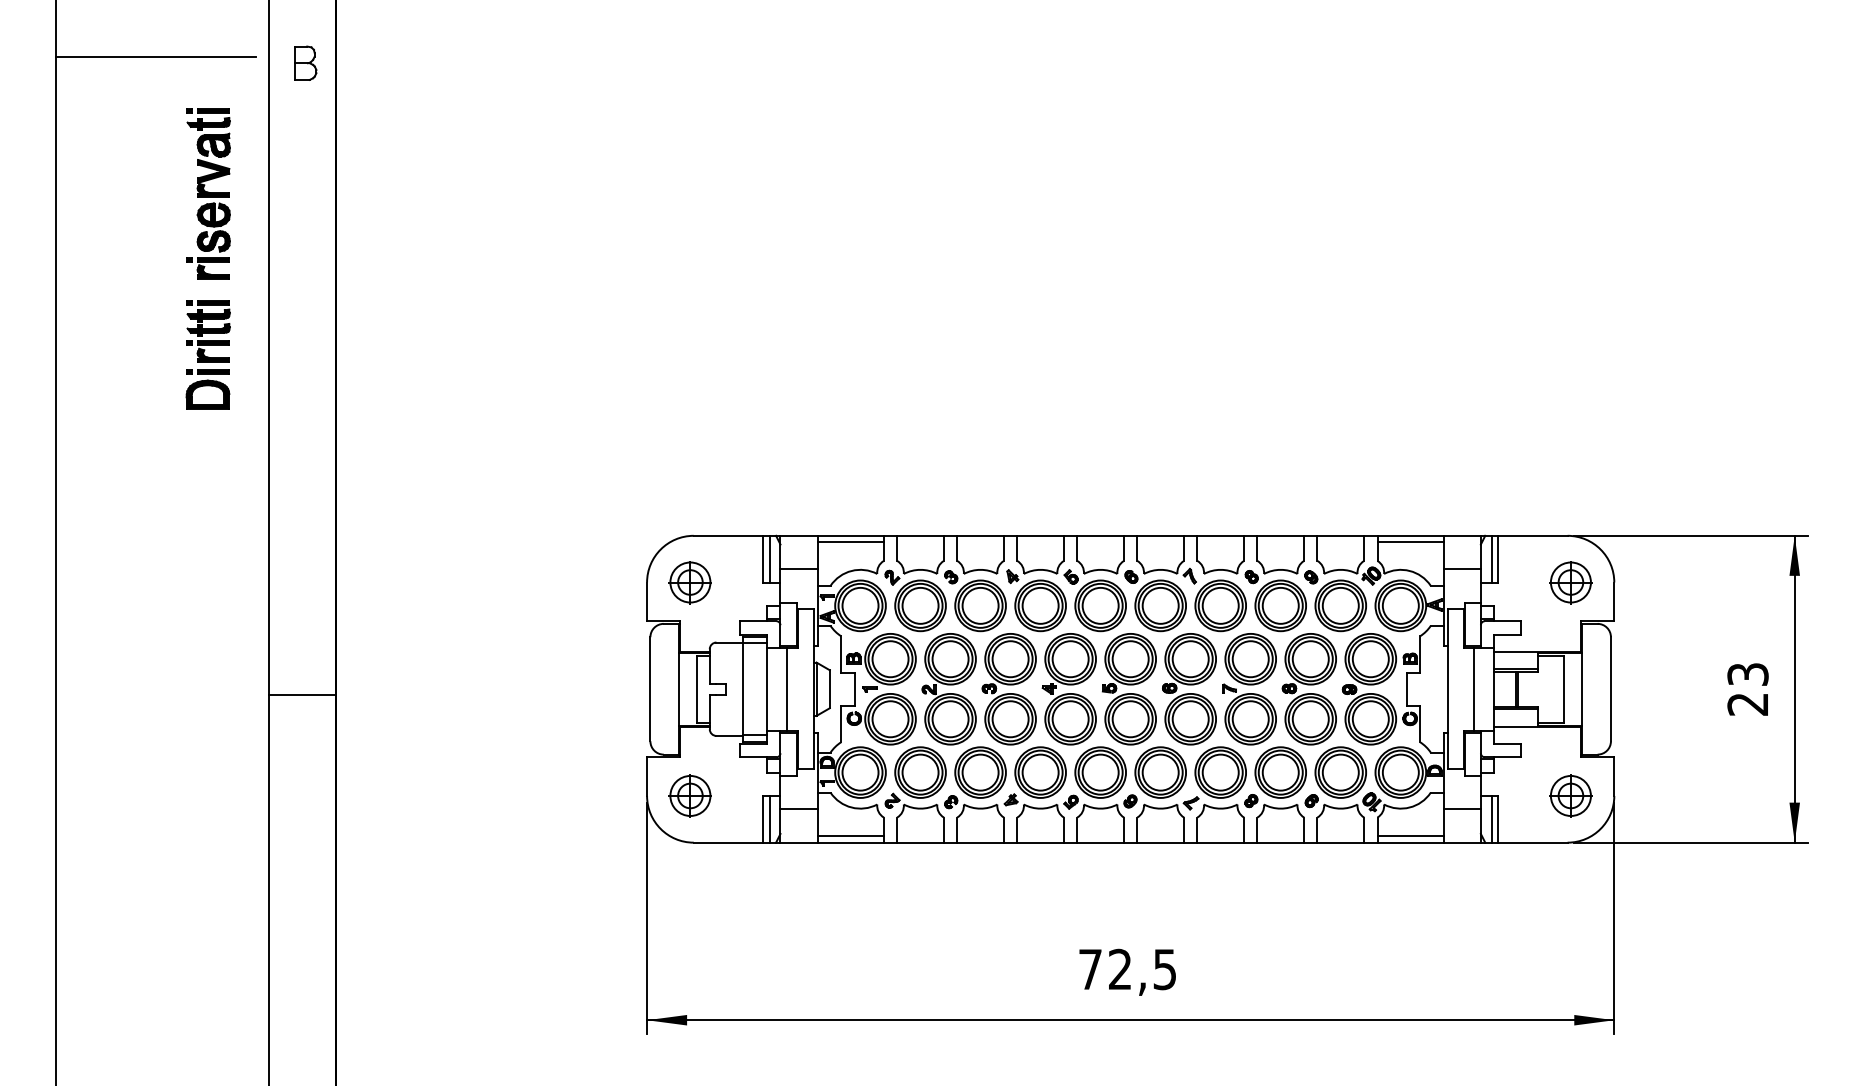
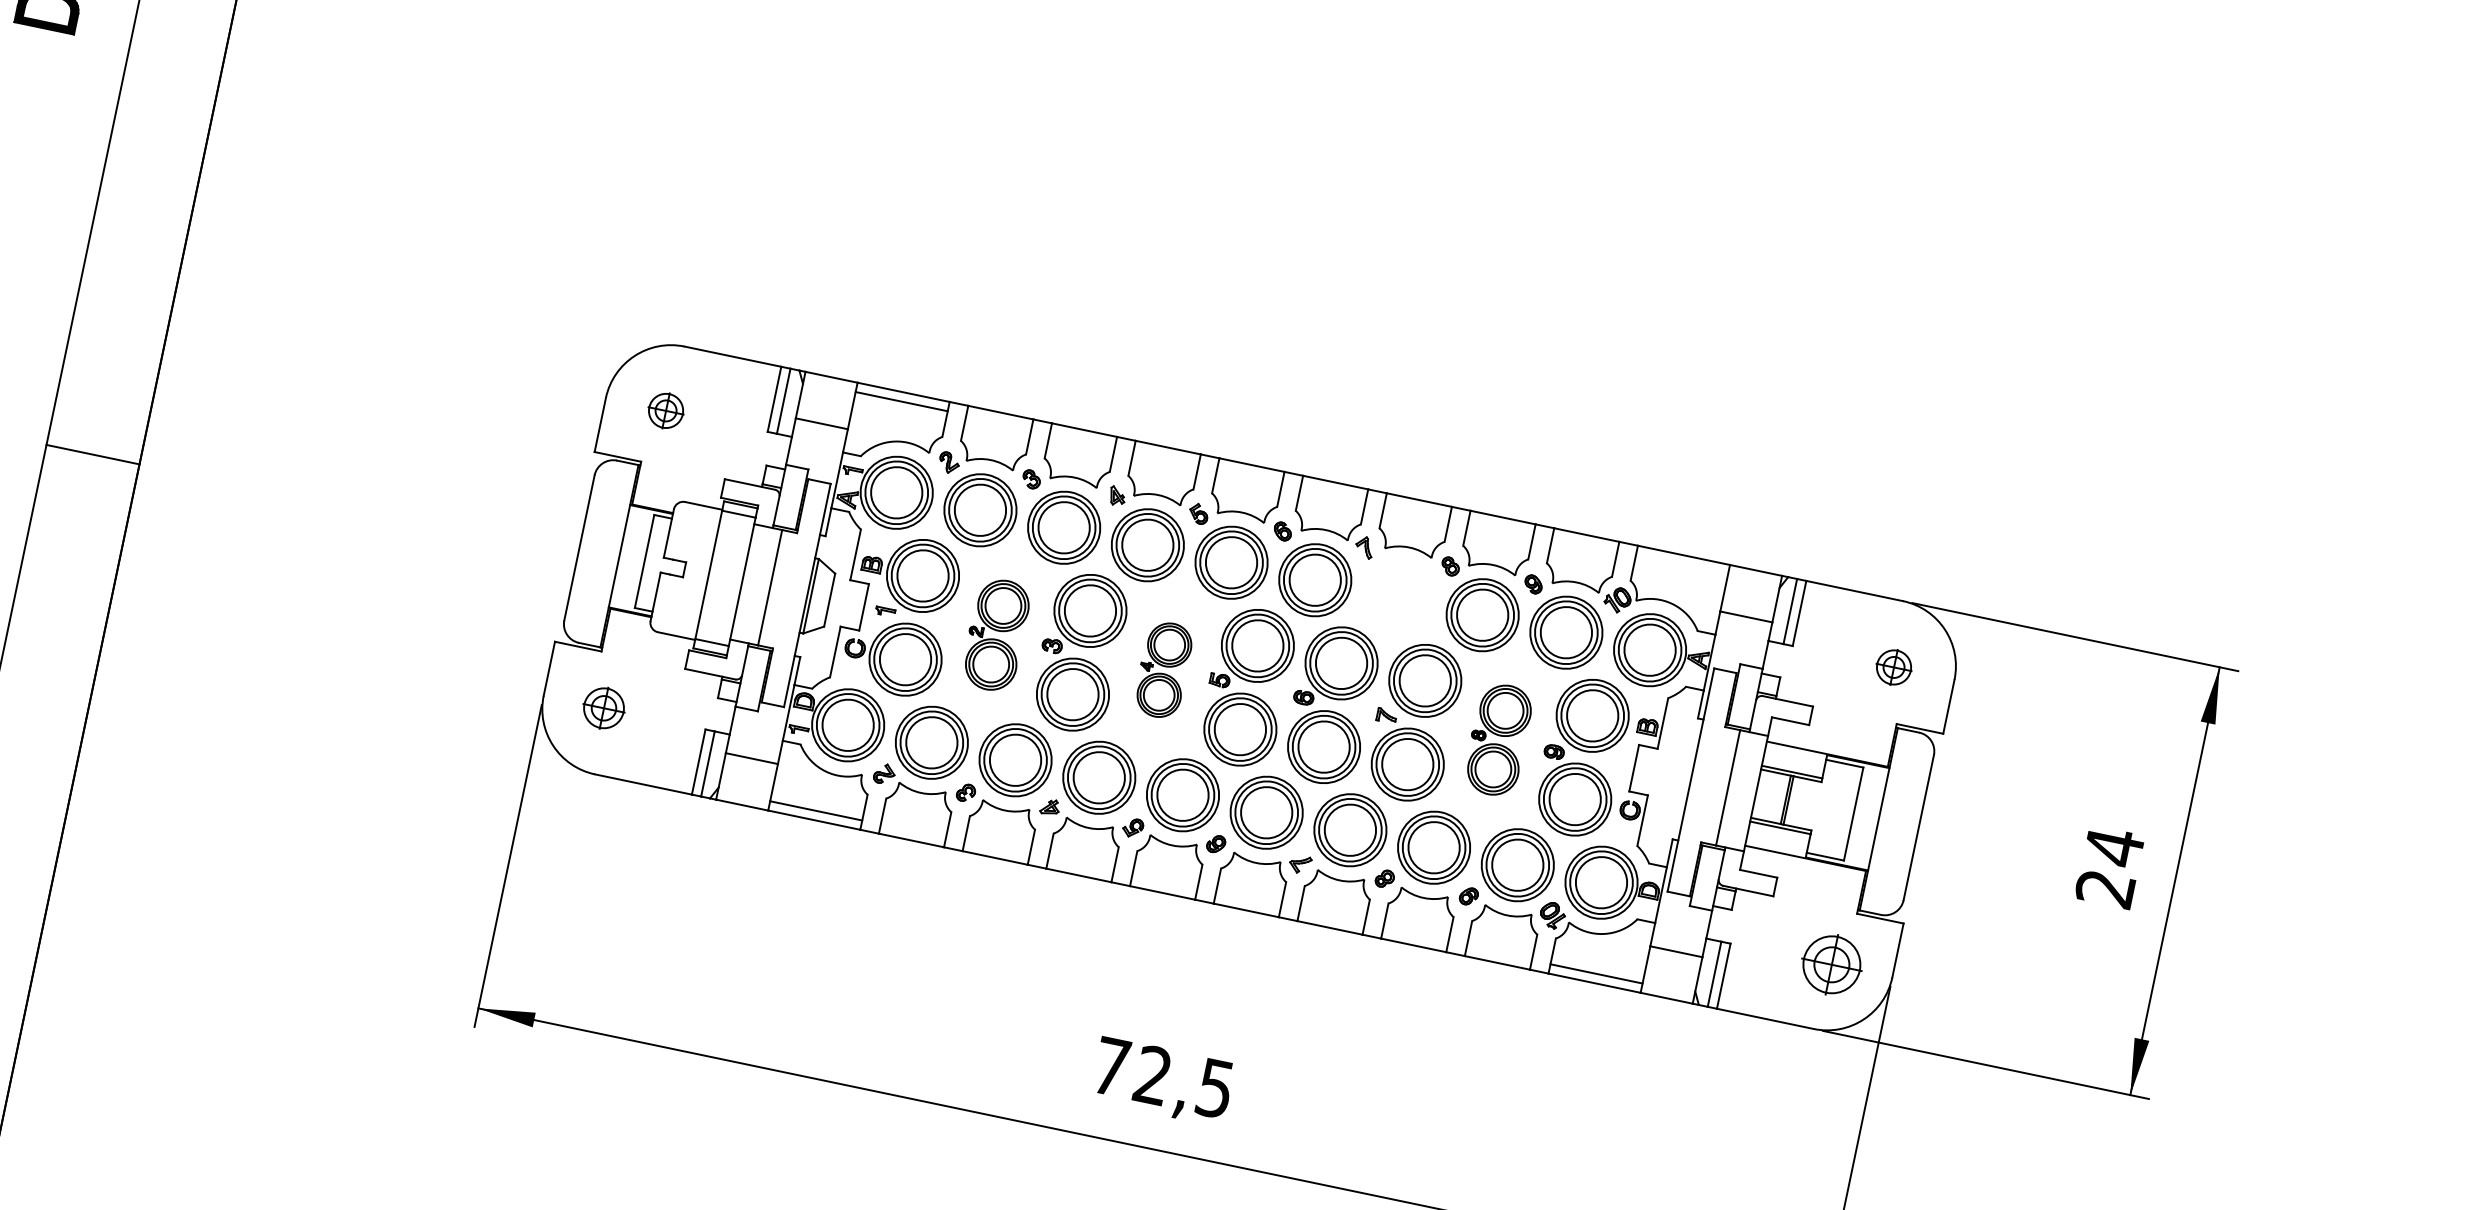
line: (1410, 542) -> (1682, 564), removed
part: (689, 582) -> (665, 410), size x0.6
part: (1570, 582) -> (1893, 667), size x0.6
part: (1220, 605) -> (1398, 597), removed
text: (1747, 674) -> (2113, 846), 23 -> 24
part: (948, 689) -> (995, 635), size x0.7
part: (1068, 689) -> (1162, 670), size x0.6
part: (1308, 689) -> (1496, 739), size x0.7
part: (689, 795) -> (603, 707), size x0.7

